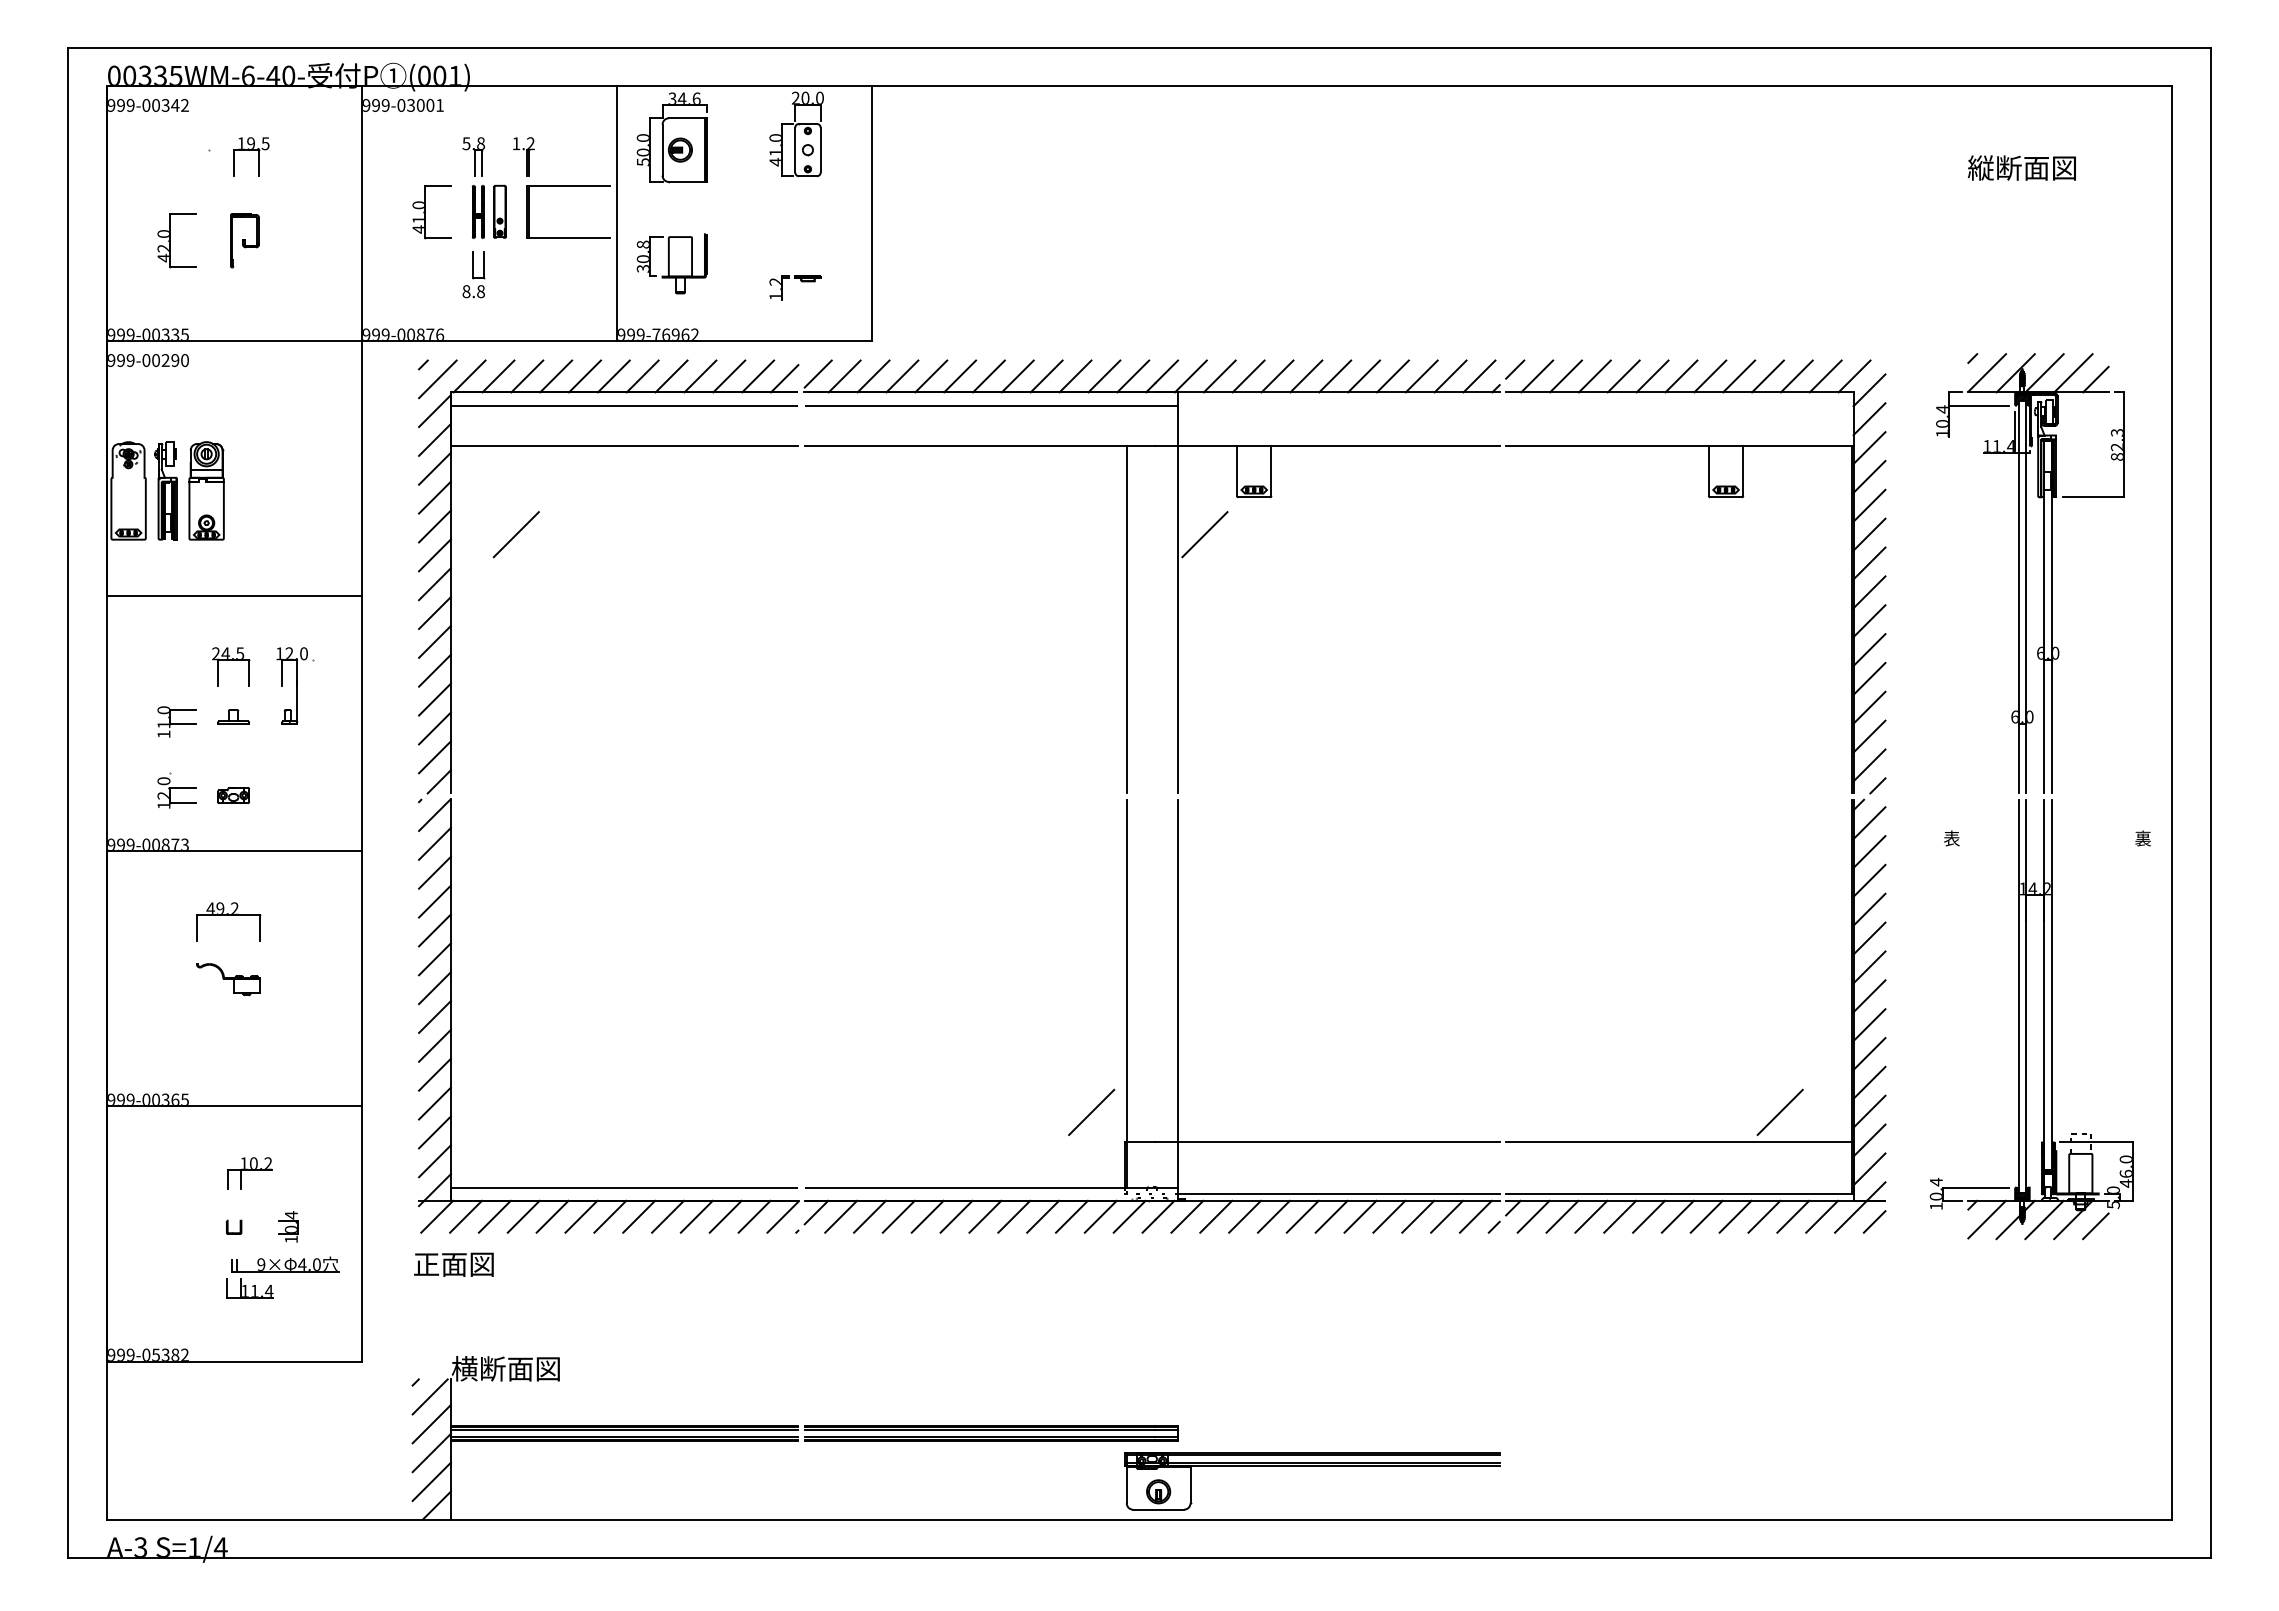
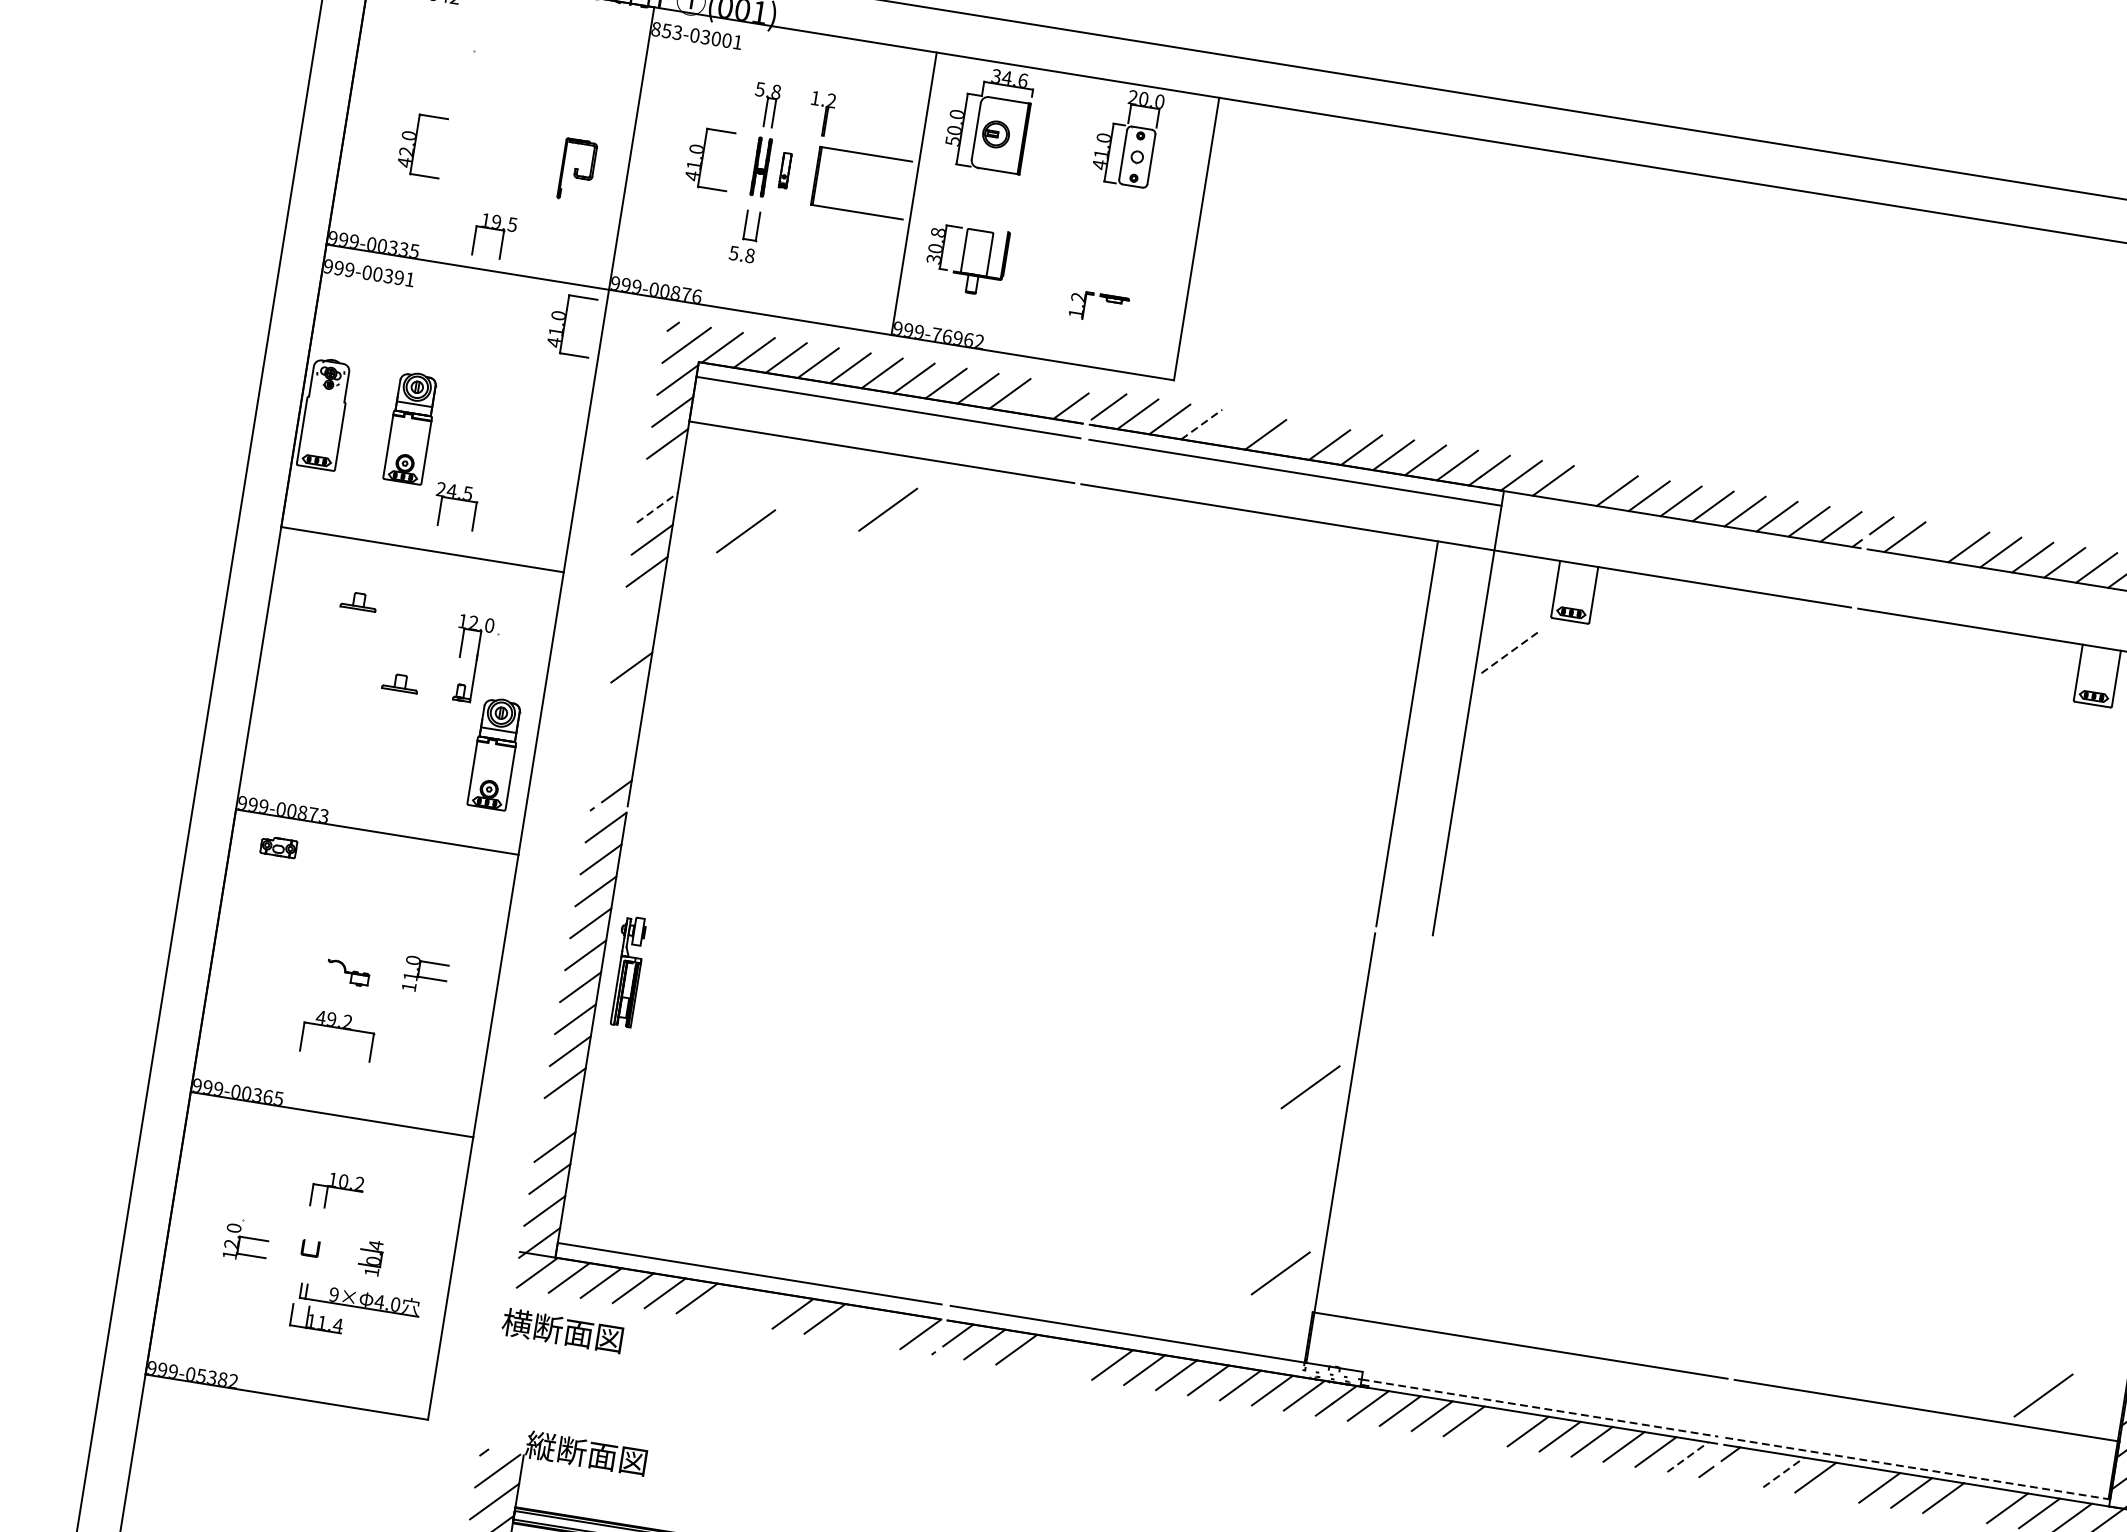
text: (376, 105) -> (667, 31), 999-03001 -> 853-03001
part: (251, 156) -> (494, 236), moved
part: (499, 211) -> (784, 170), size x0.6
part: (244, 240) -> (576, 170), moved
text: (466, 291) -> (734, 253), 8.8 -> 5.8
text: (174, 360) -> (398, 277), 999-00290 -> 999-00391
line: (758, 376) -> (1042, 399), removed
line: (902, 376) -> (1201, 424), solid -> dashed
line: (931, 376) -> (1234, 429), removed
line: (988, 376) -> (1297, 439), removed
line: (1248, 376) -> (1585, 486), removed
line: (1565, 376) -> (1936, 542), removed
part: (333, 378) -> (571, 325), added
part: (165, 490) -> (626, 971), moved
line: (637, 495) -> (887, 509), added
line: (434, 497) -> (662, 475), removed
line: (434, 526) -> (656, 507), solid -> dashed
line: (1204, 534) -> (1508, 653), solid -> dashed
line: (434, 613) -> (641, 604), removed
line: (434, 641) -> (636, 635), removed
part: (185, 650) -> (359, 600), added
part: (231, 666) -> (456, 506), moved
line: (434, 699) -> (626, 699), removed
part: (176, 721) -> (425, 975), moved
line: (434, 728) -> (621, 731), removed
line: (434, 757) -> (615, 763), removed
part: (326, 765) -> (494, 753), added
part: (176, 790) -> (246, 1240), moved
part: (233, 795) -> (278, 847), moved
part: (228, 921) -> (338, 1035), moved
line: (1091, 943) -> (1310, 1086), added
part: (228, 979) -> (348, 972), size x0.6
line: (1177, 993) -> (1397, 1156), removed
line: (434, 1074) -> (559, 1114), removed
line: (1338, 1194) -> (1539, 1408), solid -> dashed
line: (1679, 1194) -> (1917, 1468), solid -> dashed
line: (610, 1216) -> (729, 1303), removed
line: (639, 1216) -> (761, 1308), removed
line: (725, 1216) -> (856, 1323), removed
line: (754, 1216) -> (888, 1328), removed
line: (898, 1216) -> (1048, 1354), removed
line: (927, 1216) -> (1080, 1359), removed
line: (1302, 1216) -> (1495, 1426), removed
line: (1475, 1216) -> (1687, 1456), solid -> dashed
line: (1533, 1216) -> (1751, 1467), removed
line: (1562, 1216) -> (1783, 1472), solid -> dashed
line: (1620, 1216) -> (1848, 1482), removed
line: (1735, 1216) -> (1975, 1502), removed
text: (467, 1263) -> (562, 1329), 正面図 -> 横断面図
text: (464, 1368) -> (540, 1445), 横断面図 -> 縦断面図

